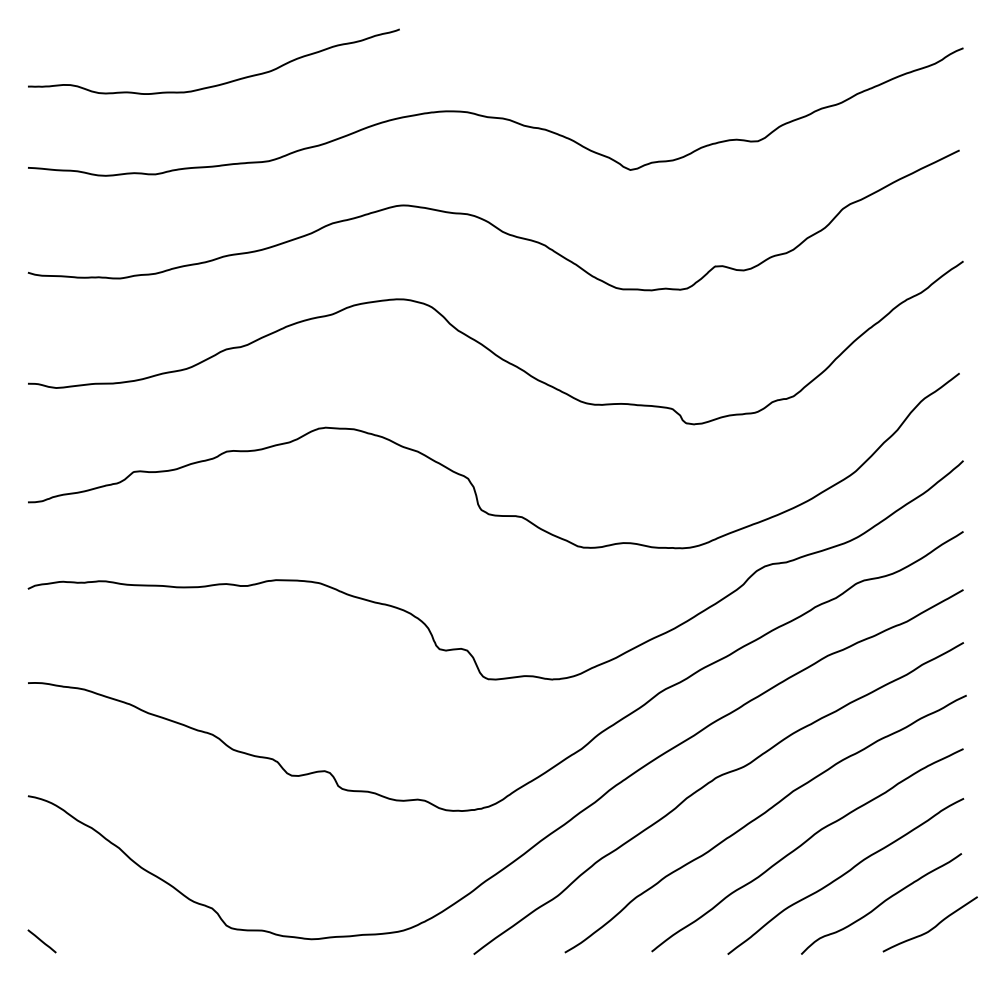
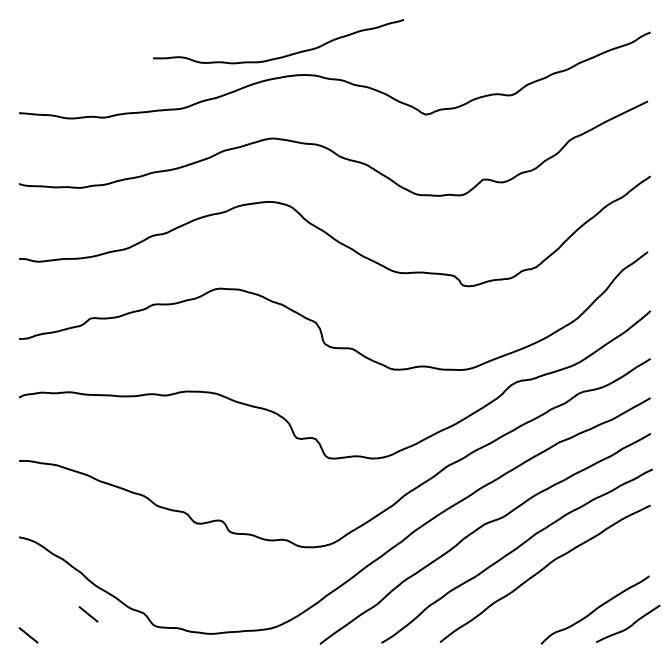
curve: (216, 83) -> (280, 56), moved
curve: (846, 874) -> (571, 590), removed
line: (130, 910) -> (88, 614), added

